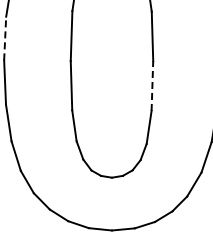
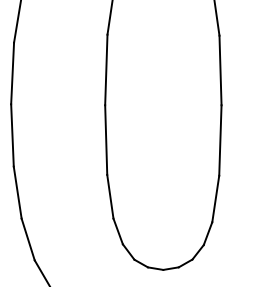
line: (5, 38) -> (13, 73), dashed -> solid
line: (152, 86) -> (220, 141), dashed -> solid

